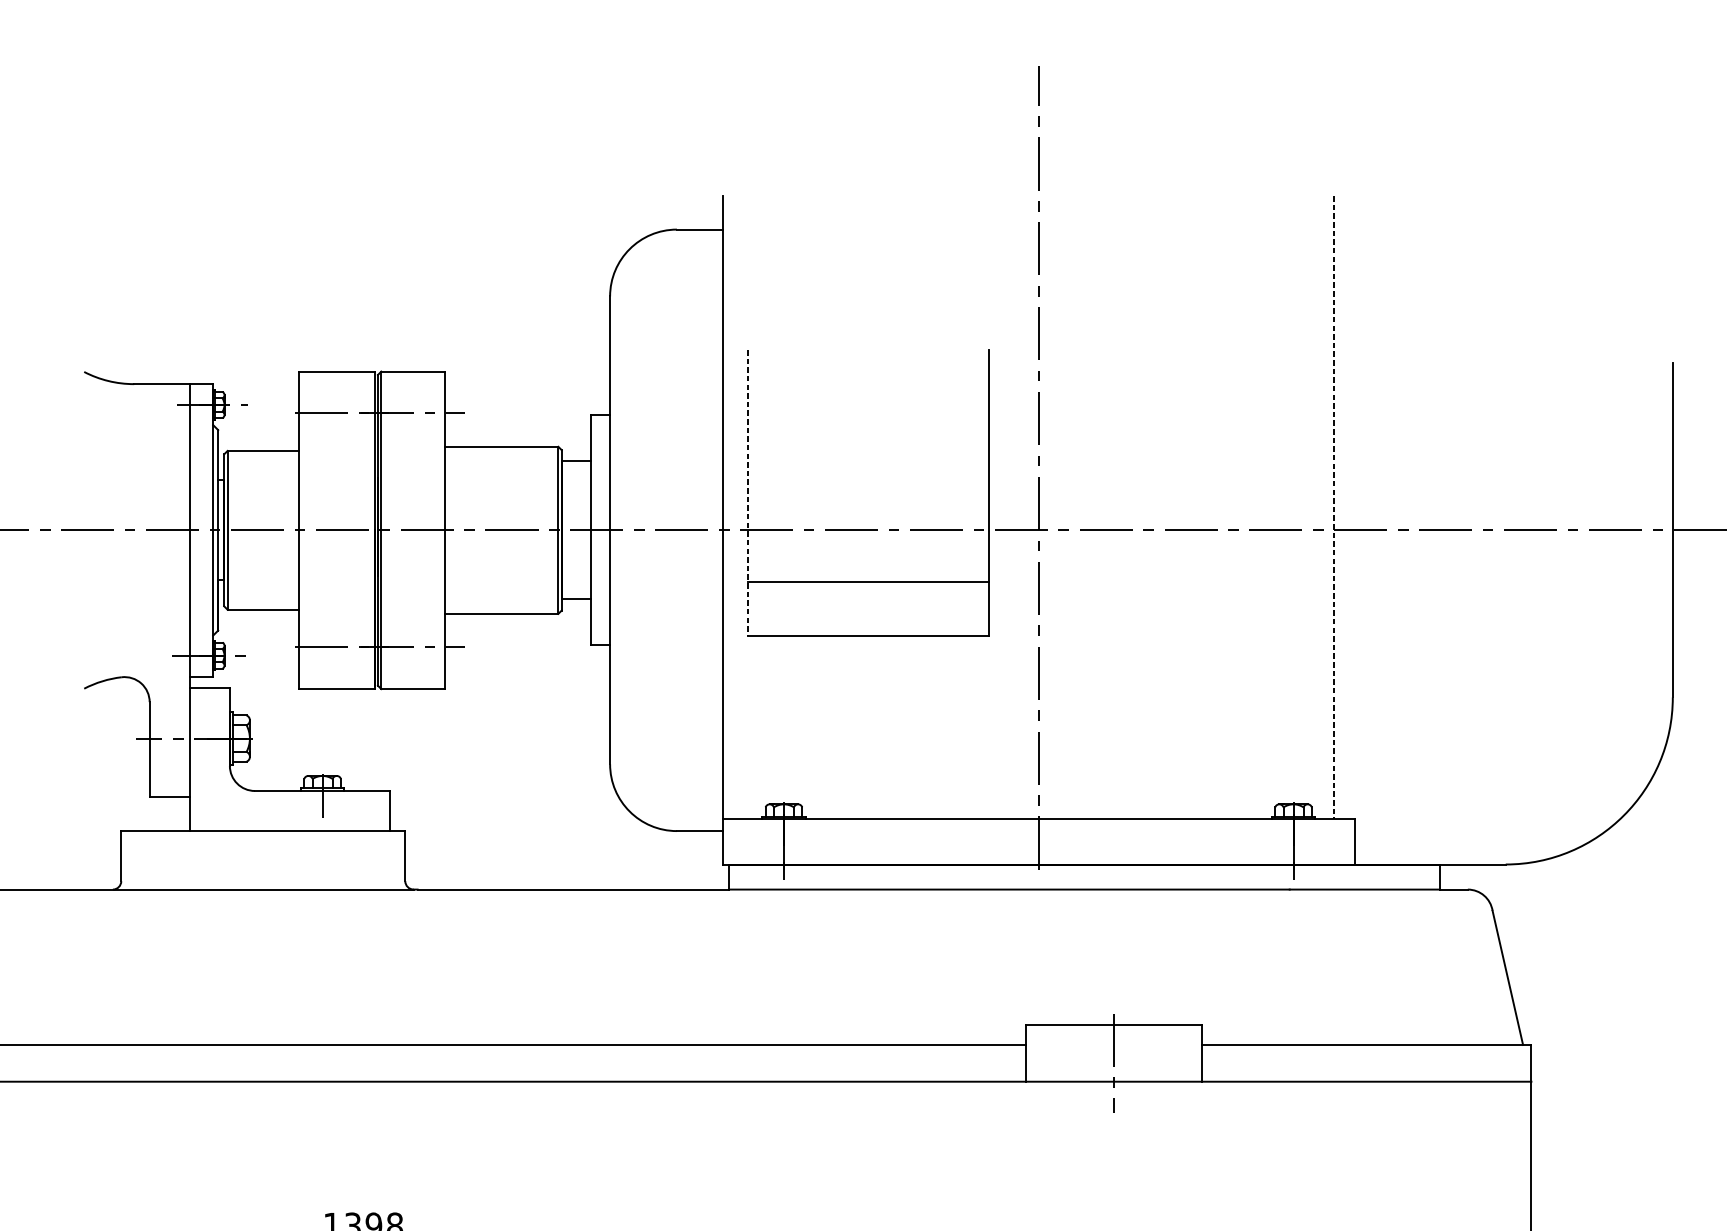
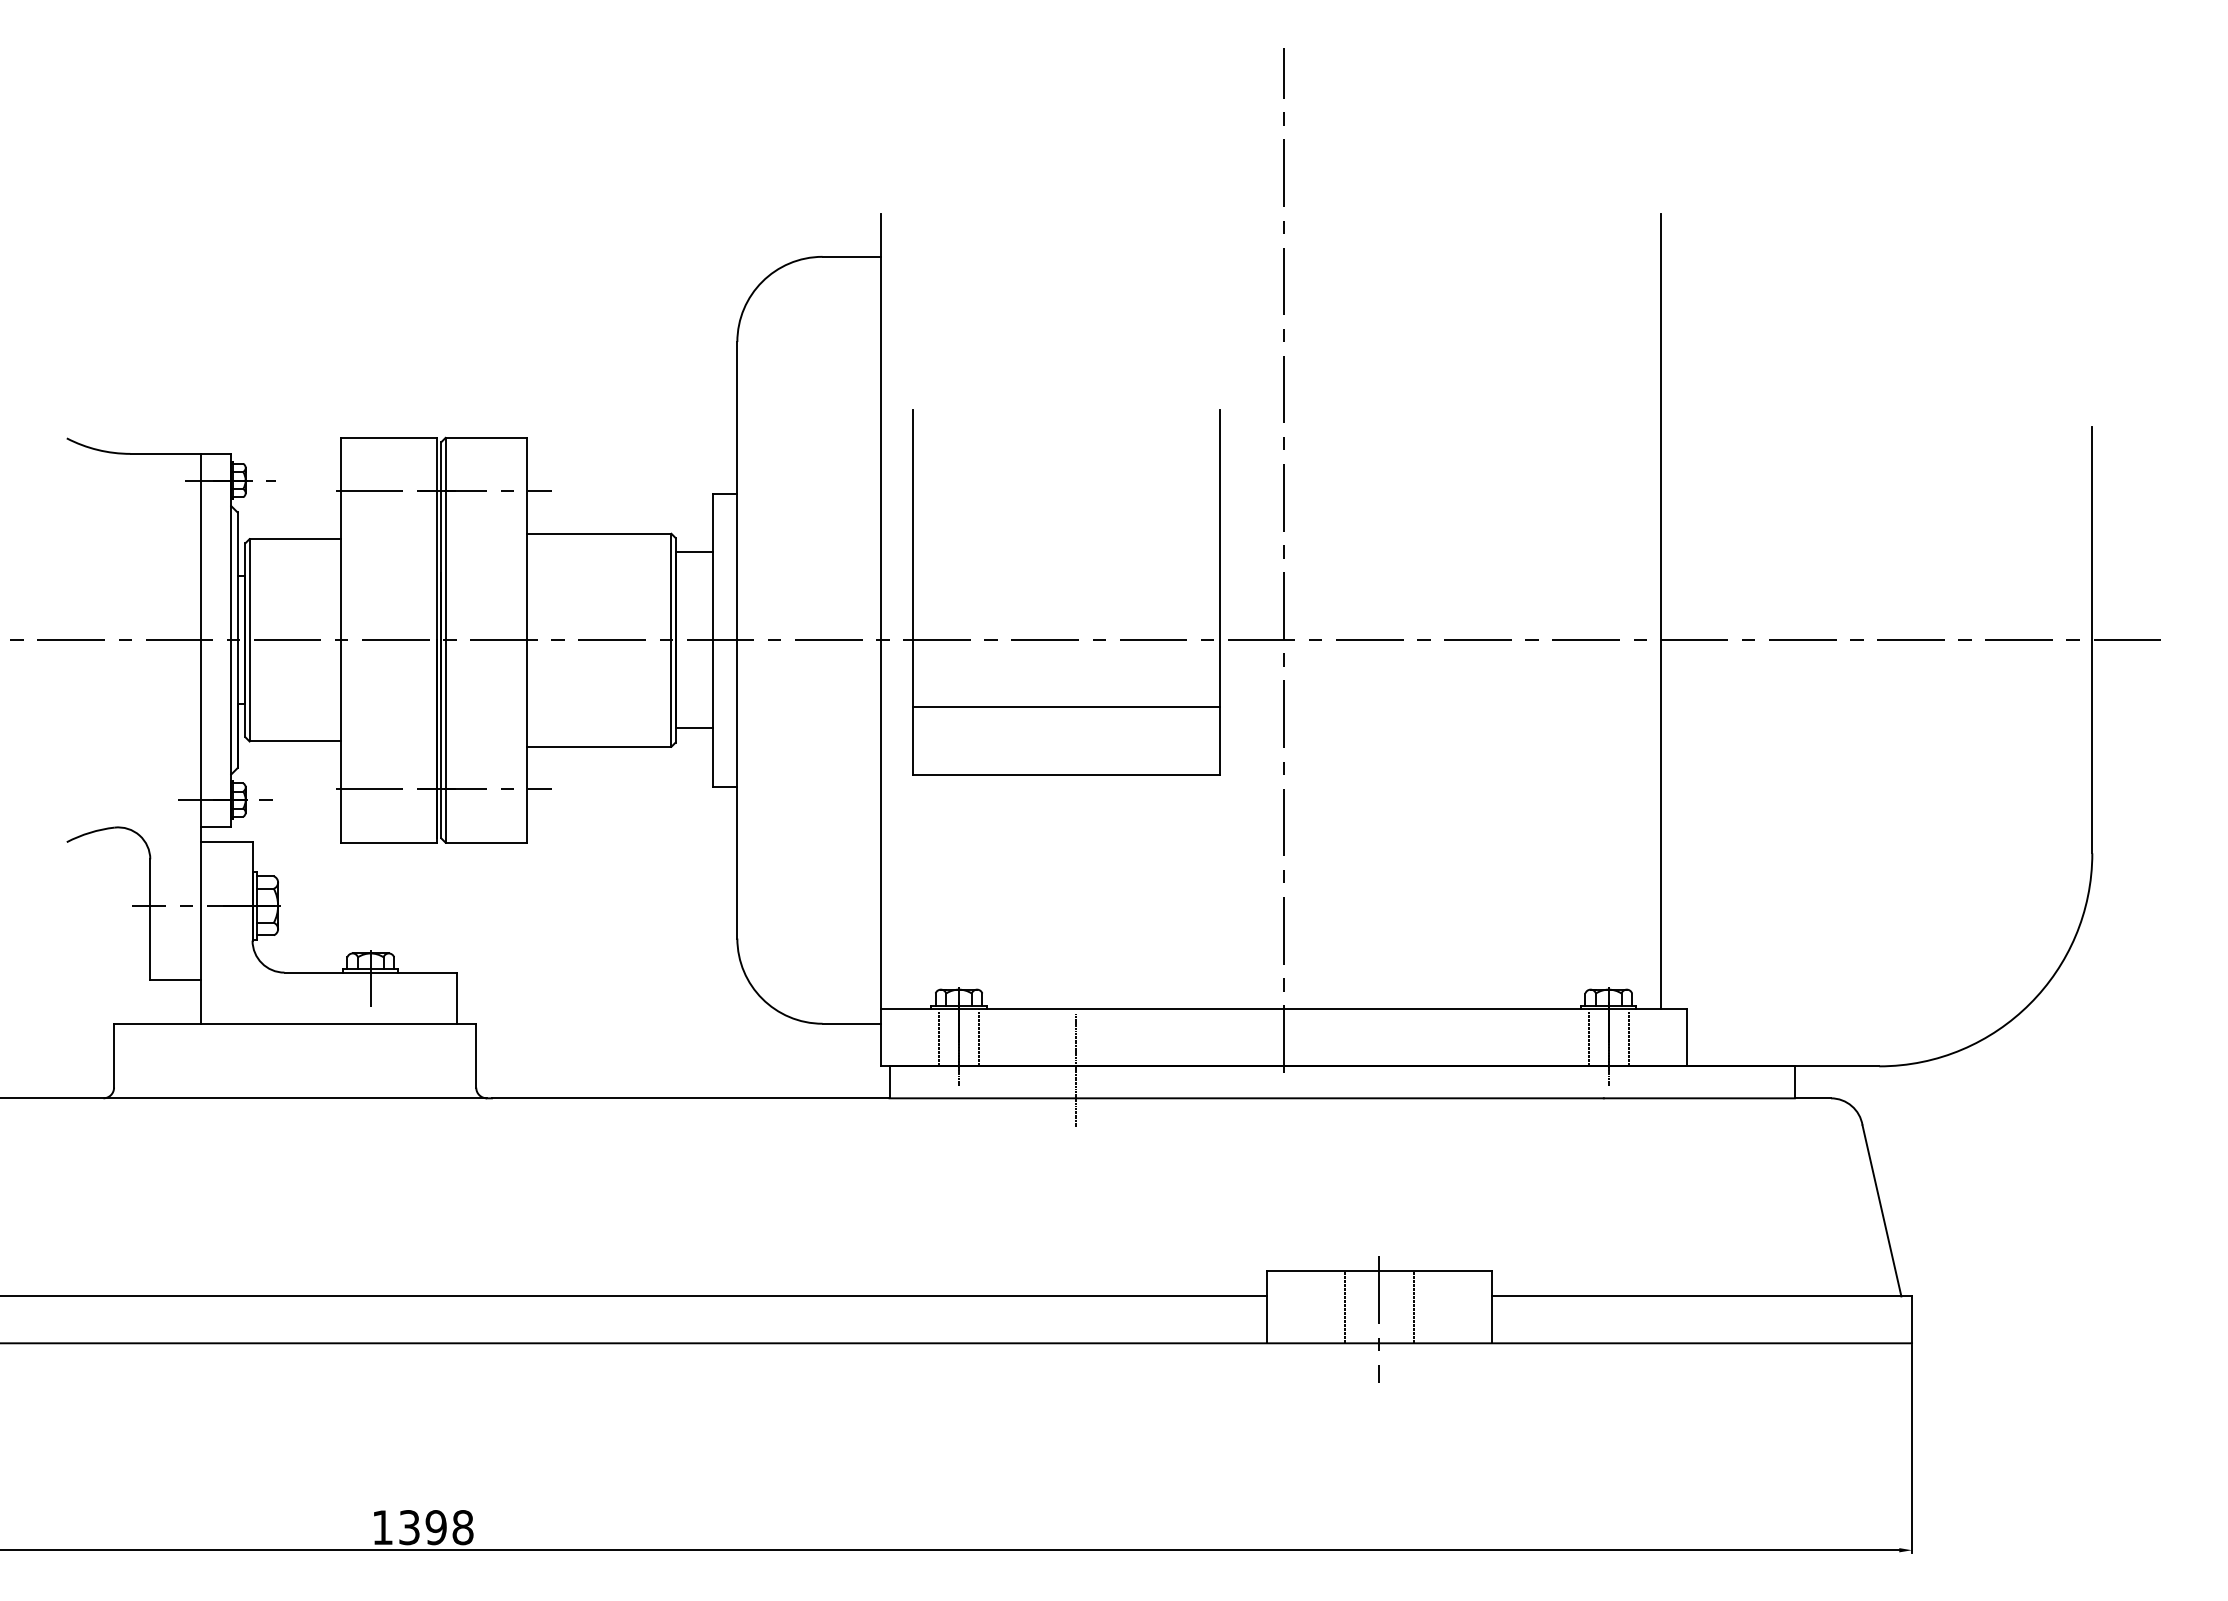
line: (748, 493) -> (913, 593), dashed -> solid
line: (1334, 508) -> (1660, 612), dashed -> solid
line: (767, 841) -> (938, 1037), added
line: (800, 841) -> (979, 1037), added
line: (1277, 841) -> (1588, 1037), added
line: (1309, 841) -> (1628, 1037), added
line: (876, 867) -> (1076, 1070), added
line: (1087, 1052) -> (1345, 1306), added
line: (1140, 1052) -> (1413, 1306), added

